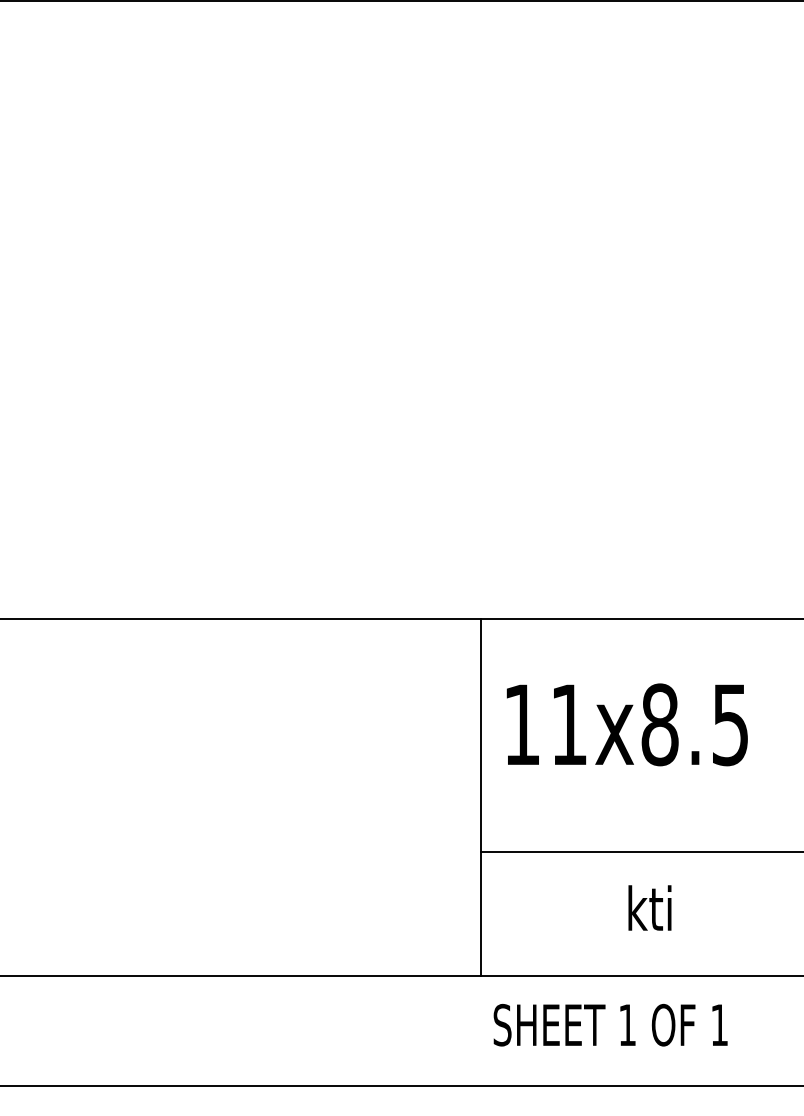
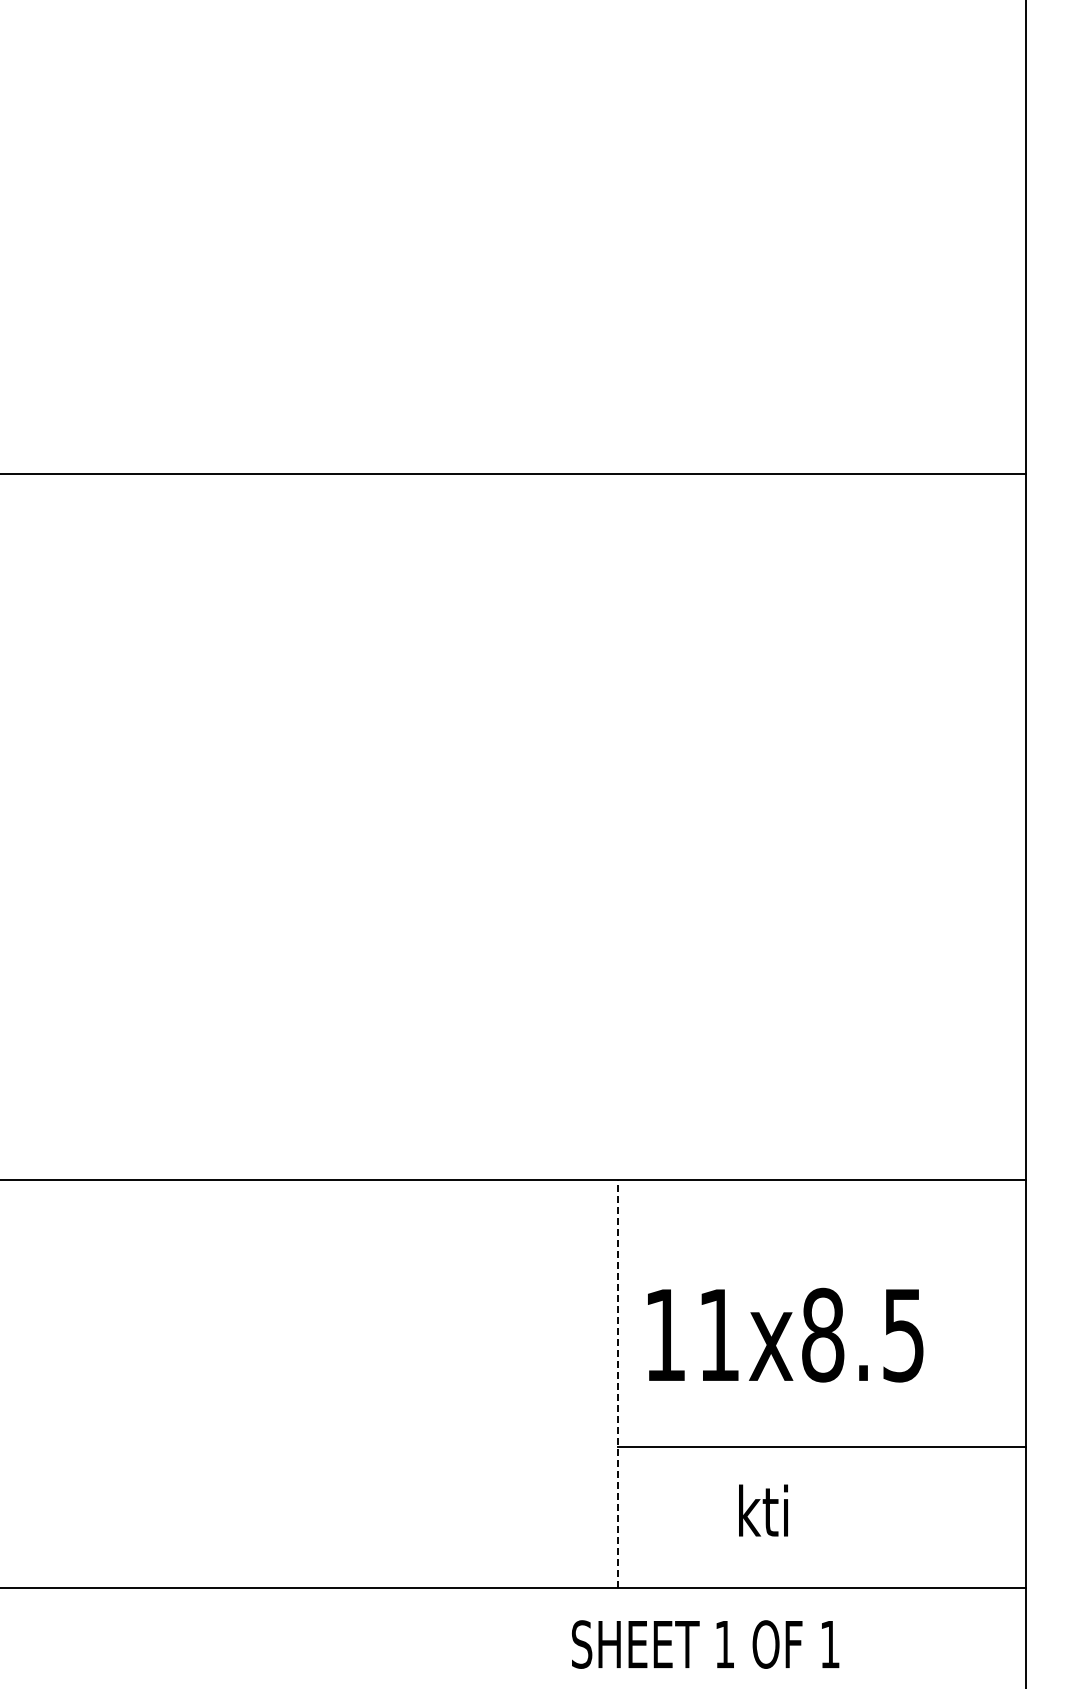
text: (627, 724) -> (785, 1334), moved
line: (480, 796) -> (617, 1383), solid -> dashed
text: (649, 907) -> (763, 1510), moved
text: (610, 1025) -> (705, 1644), moved

